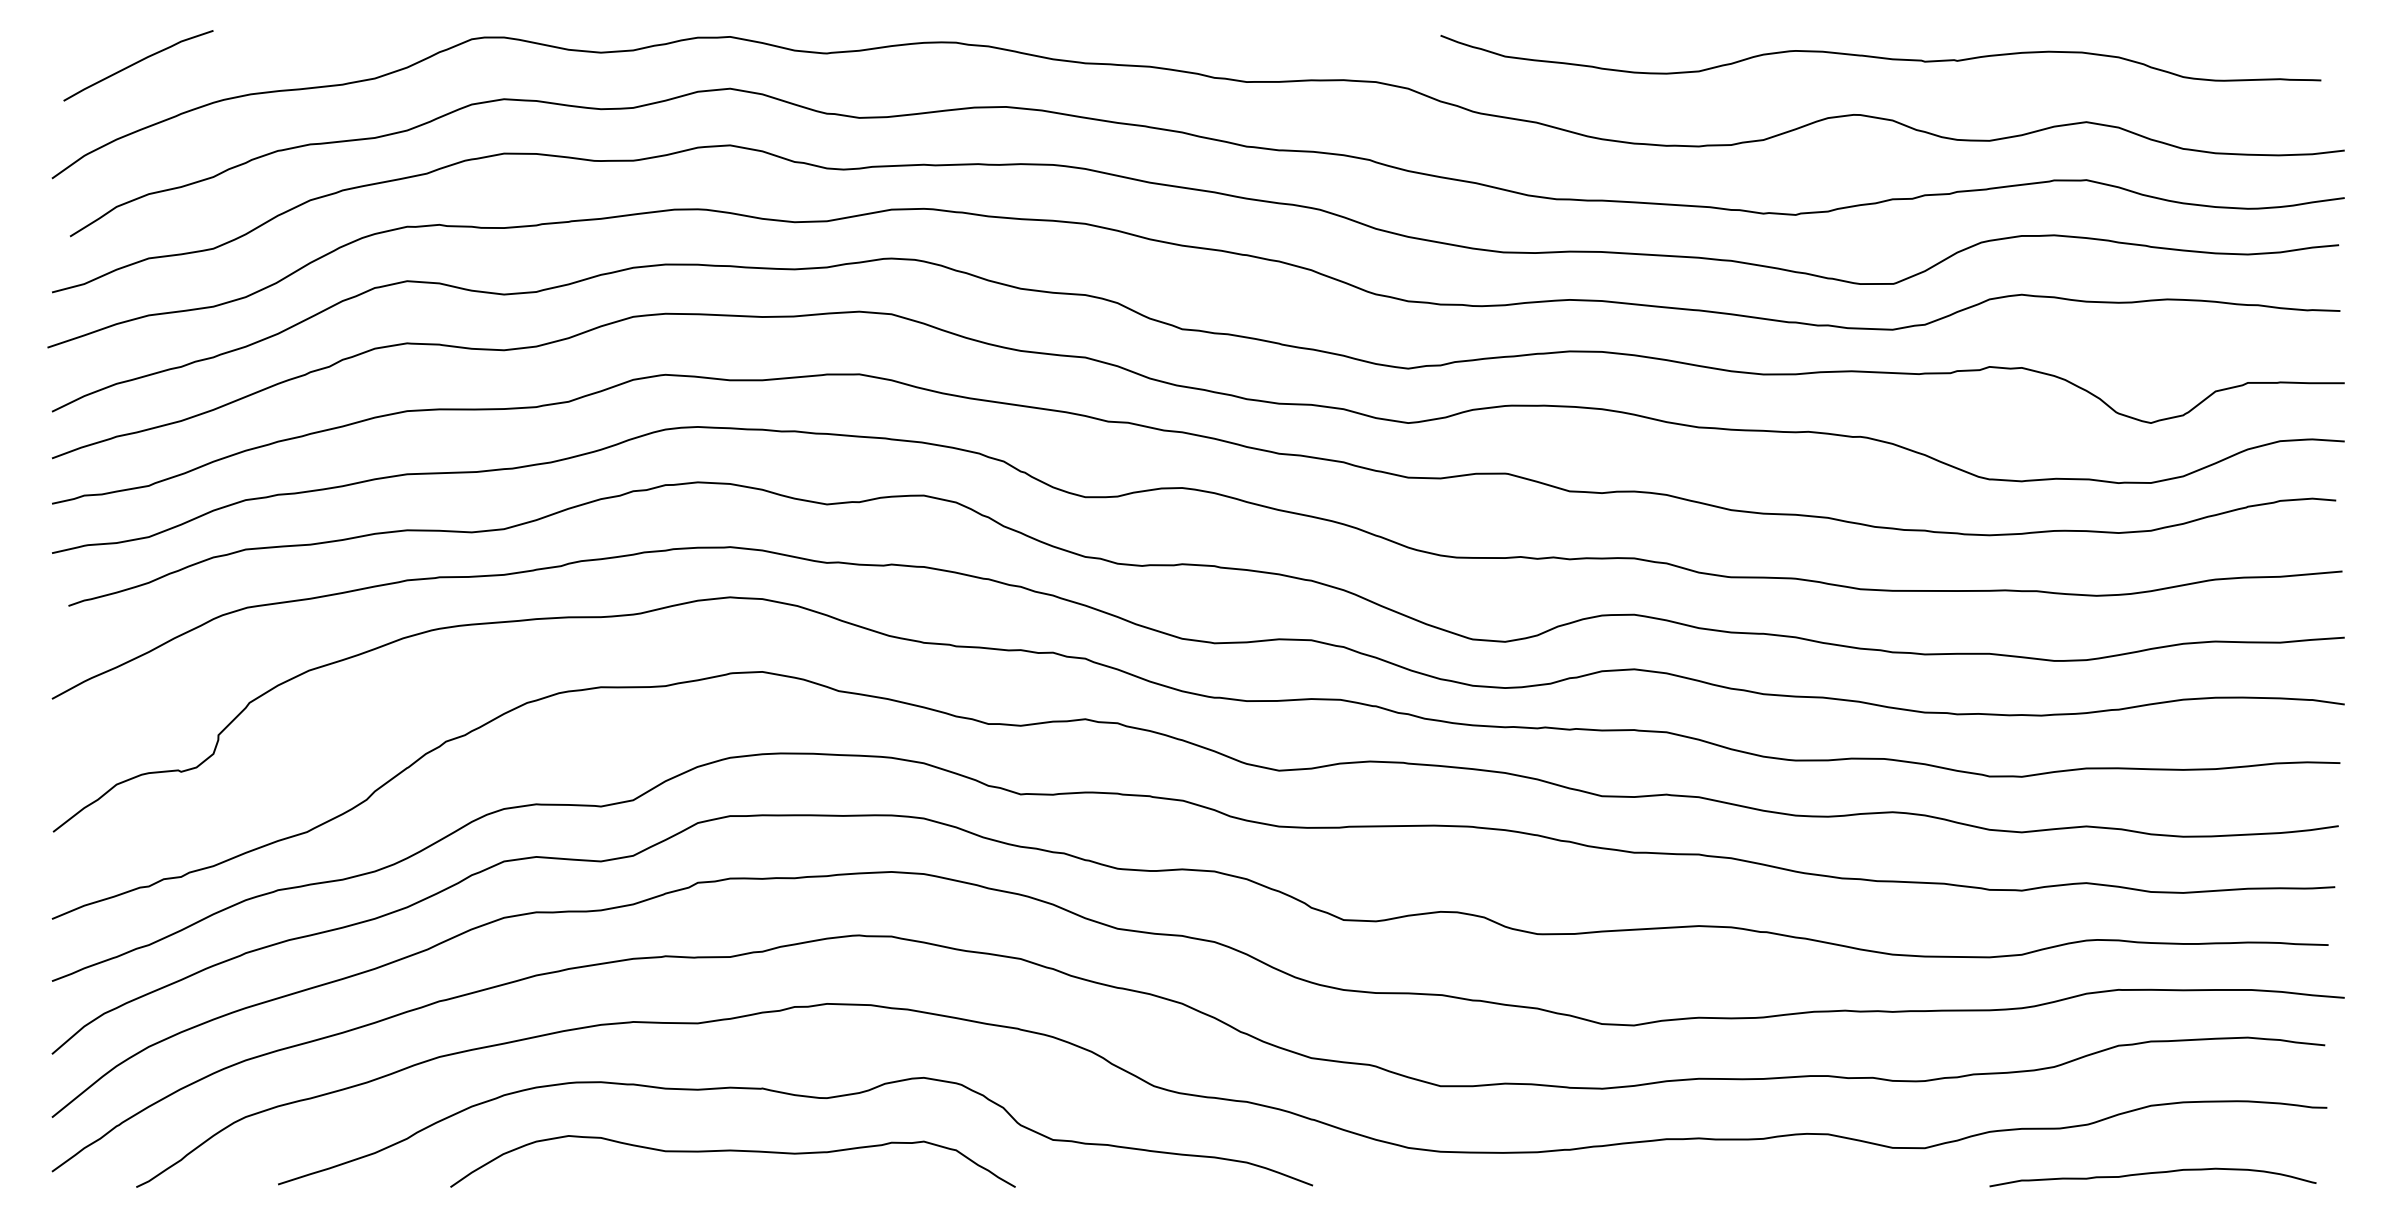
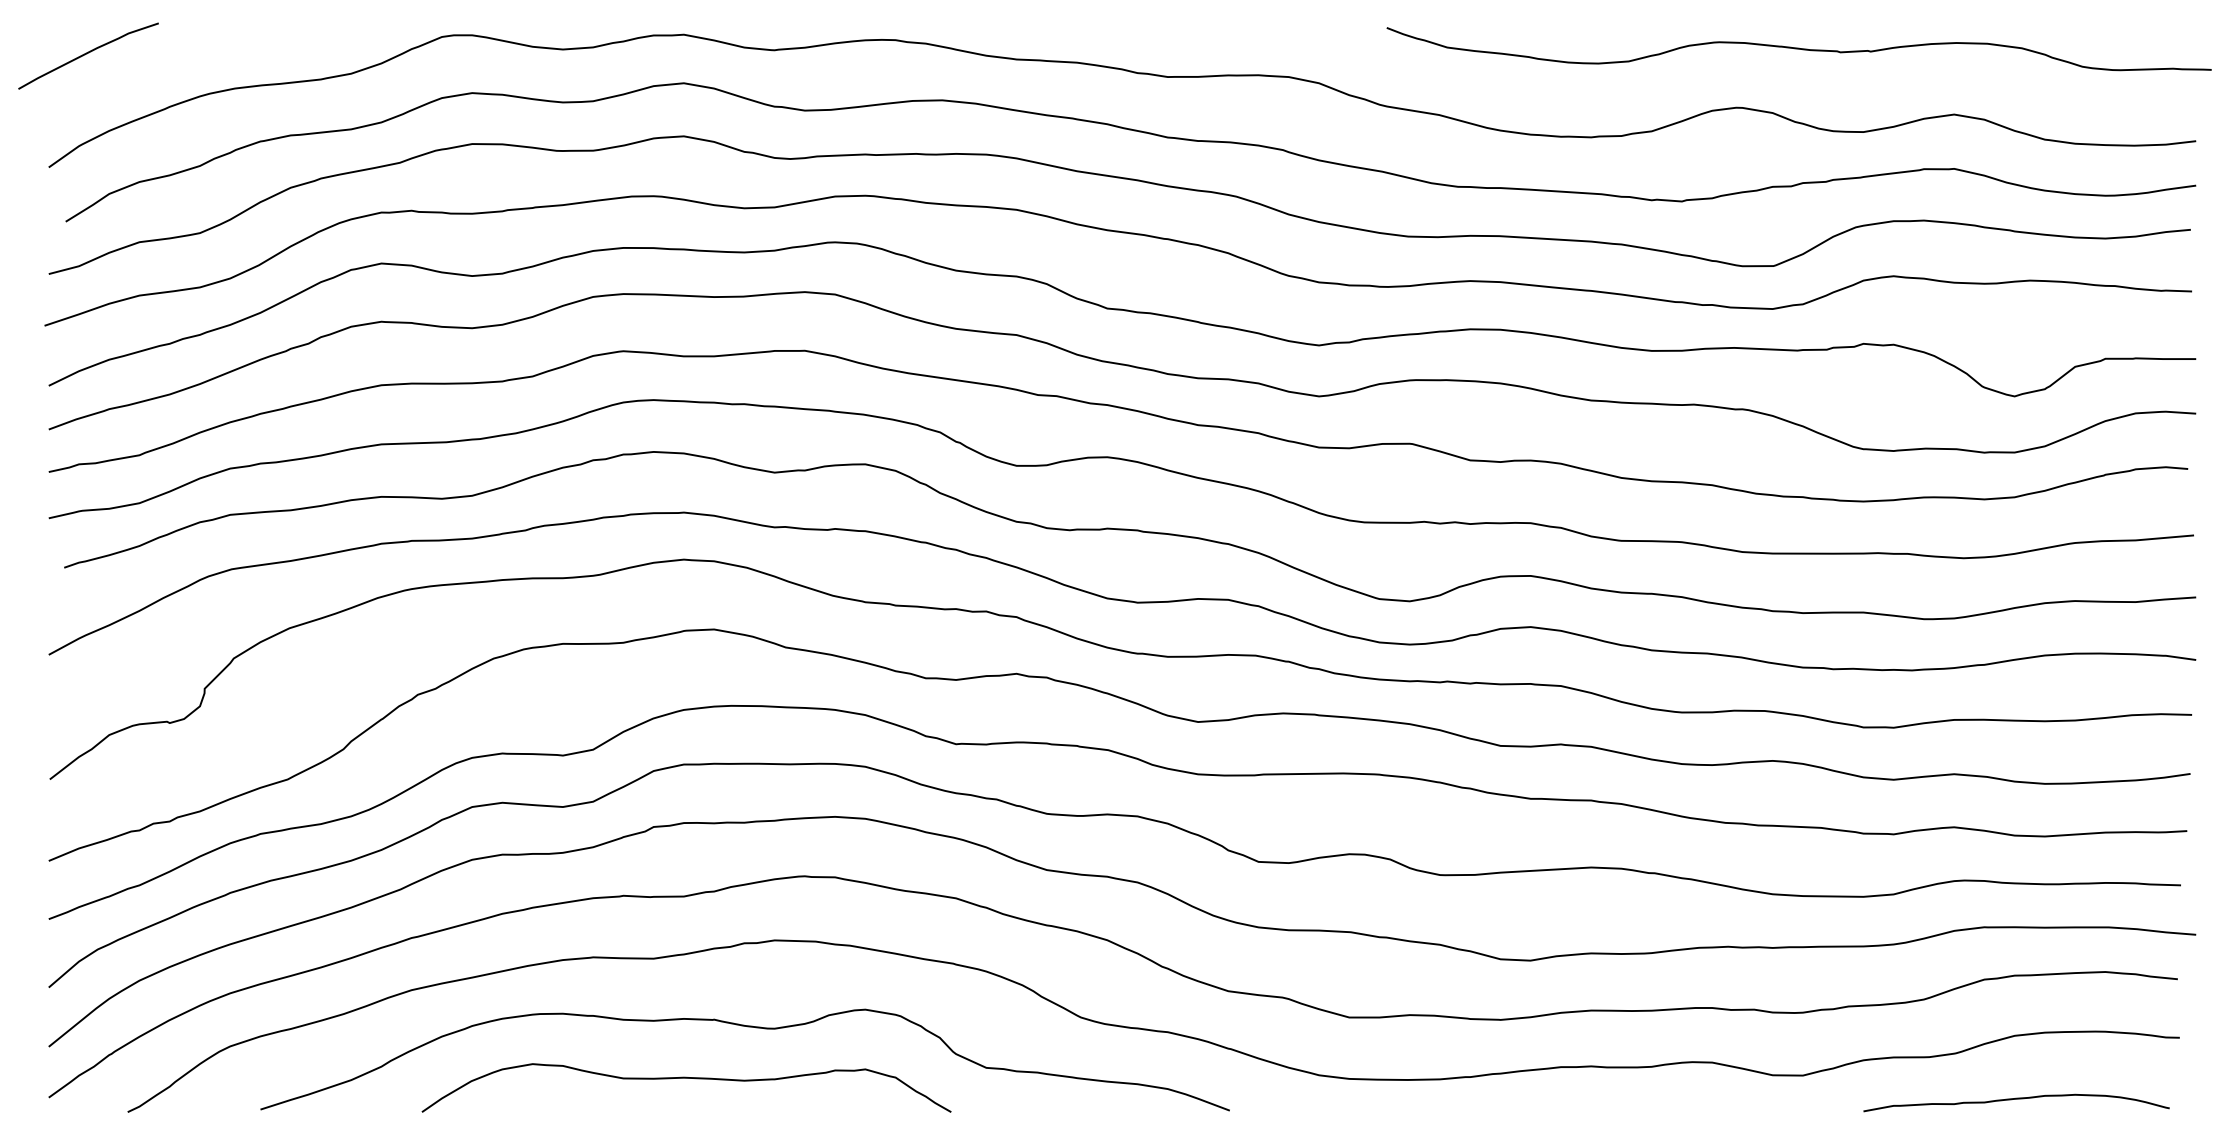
curve: (1880, 58) -> (1798, 49), moved
curve: (137, 63) -> (87, 54), moved

